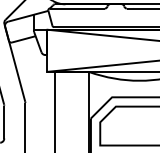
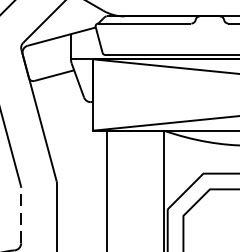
line: (4, 121) -> (21, 214), solid -> dashed

